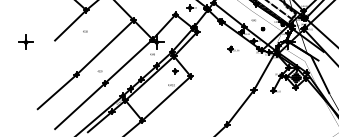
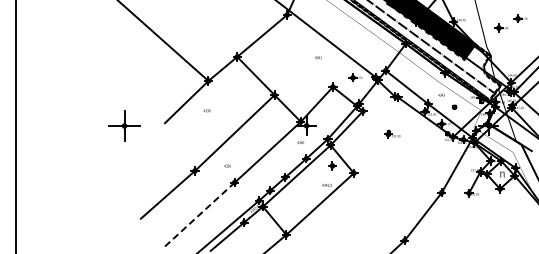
part: (26, 42) -> (124, 125), size x1.6
part: (233, 48) -> (392, 133), moved
hatch: (296, 78) -> (500, 175), removed
line: (80, 106) -> (200, 214), solid -> dashed

